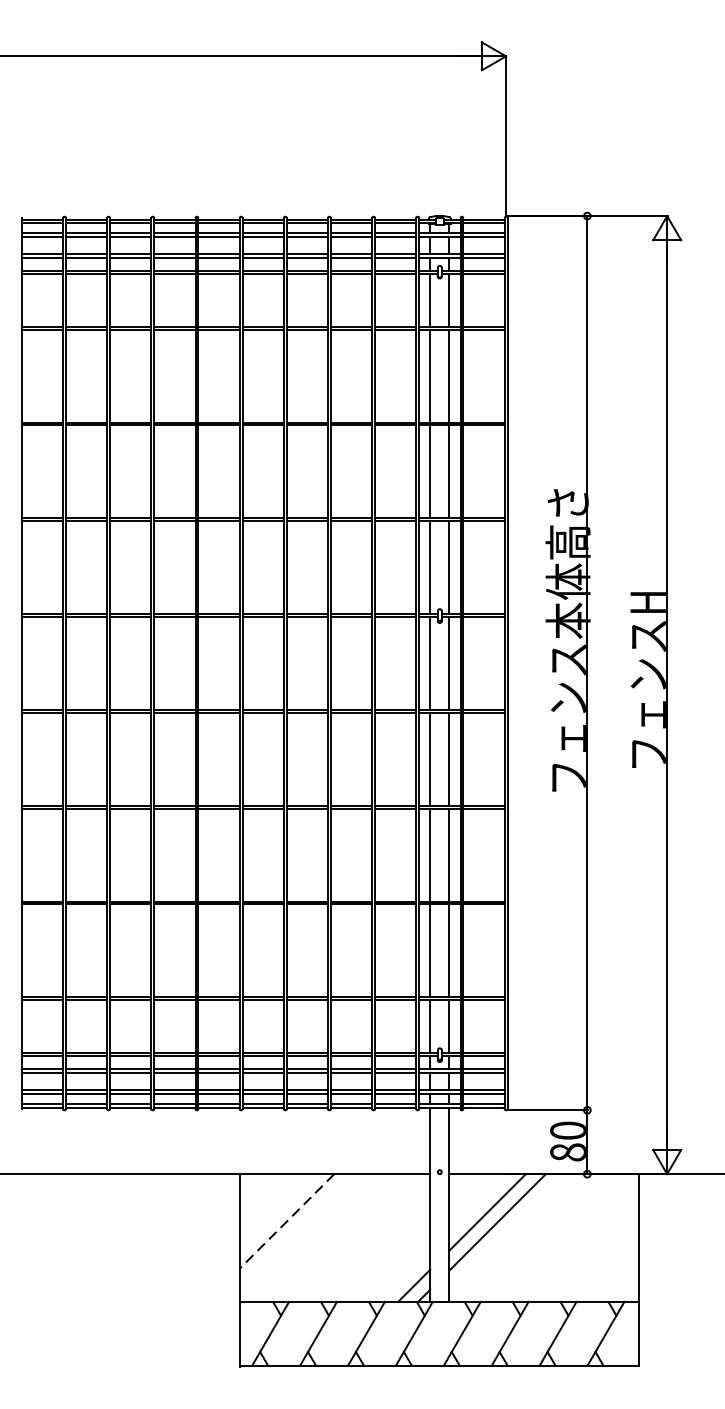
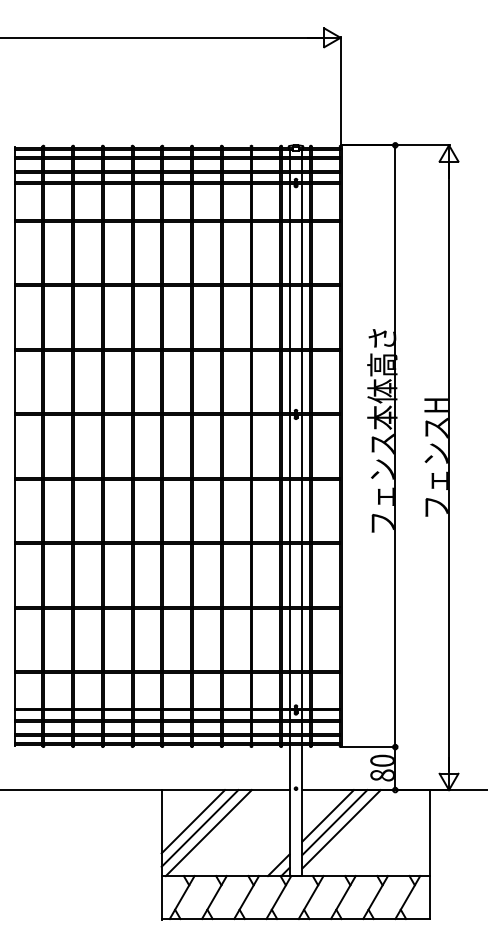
line: (287, 1220) -> (193, 821), dashed -> solid
line: (296, 1231) -> (199, 828), added
line: (507, 1232) -> (341, 829), added
line: (309, 1238) -> (208, 833), added

